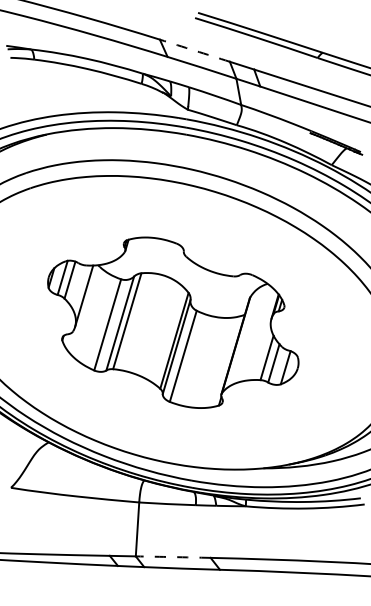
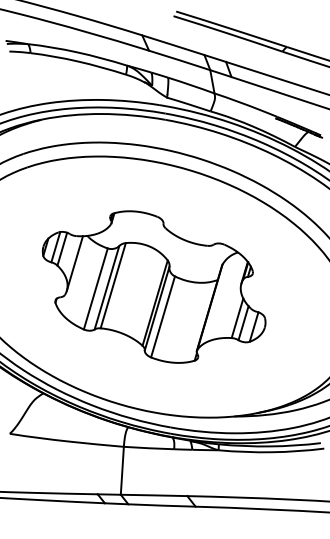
arc: (195, 51) -> (173, 45), dashed -> solid
arc: (173, 557) -> (154, 495), dashed -> solid

